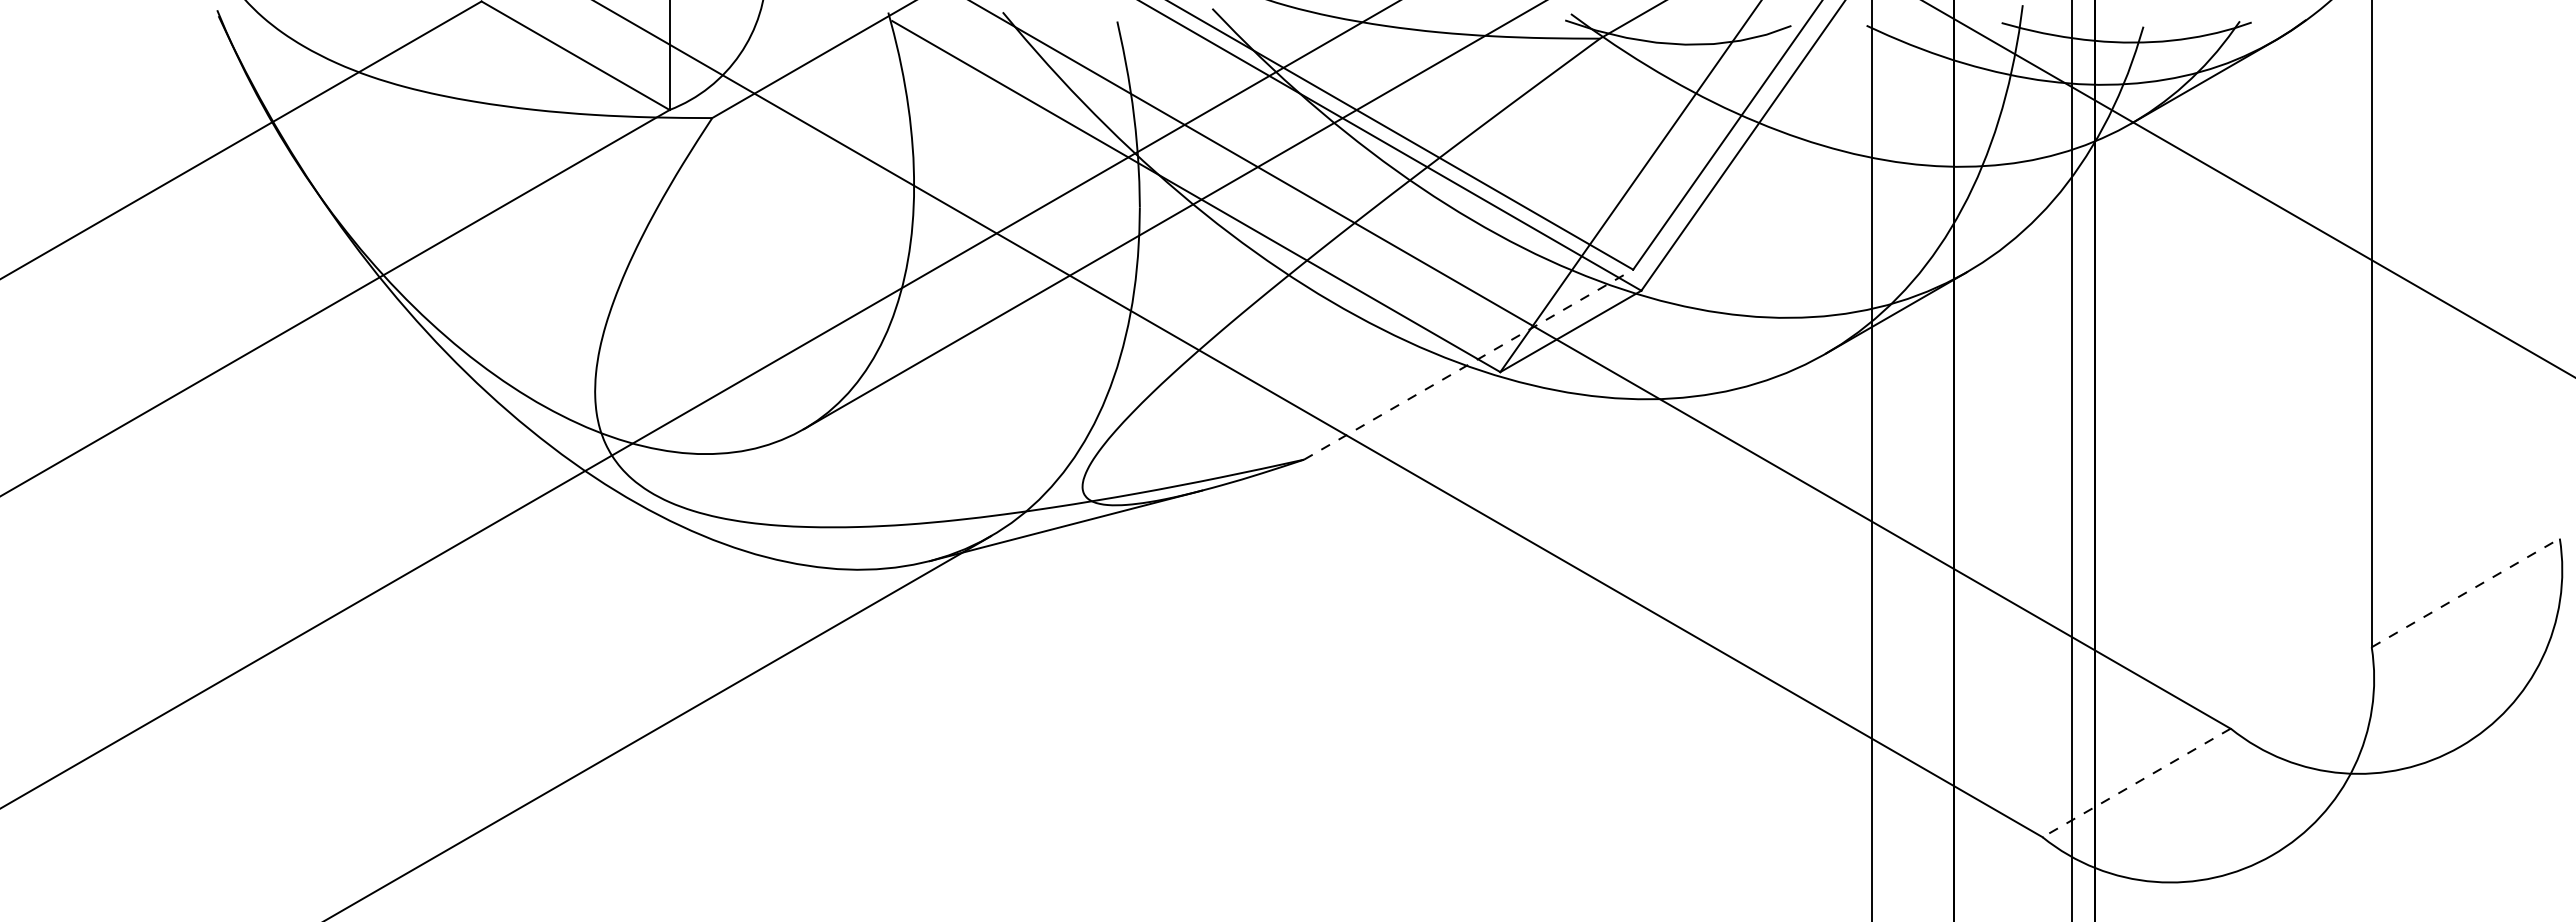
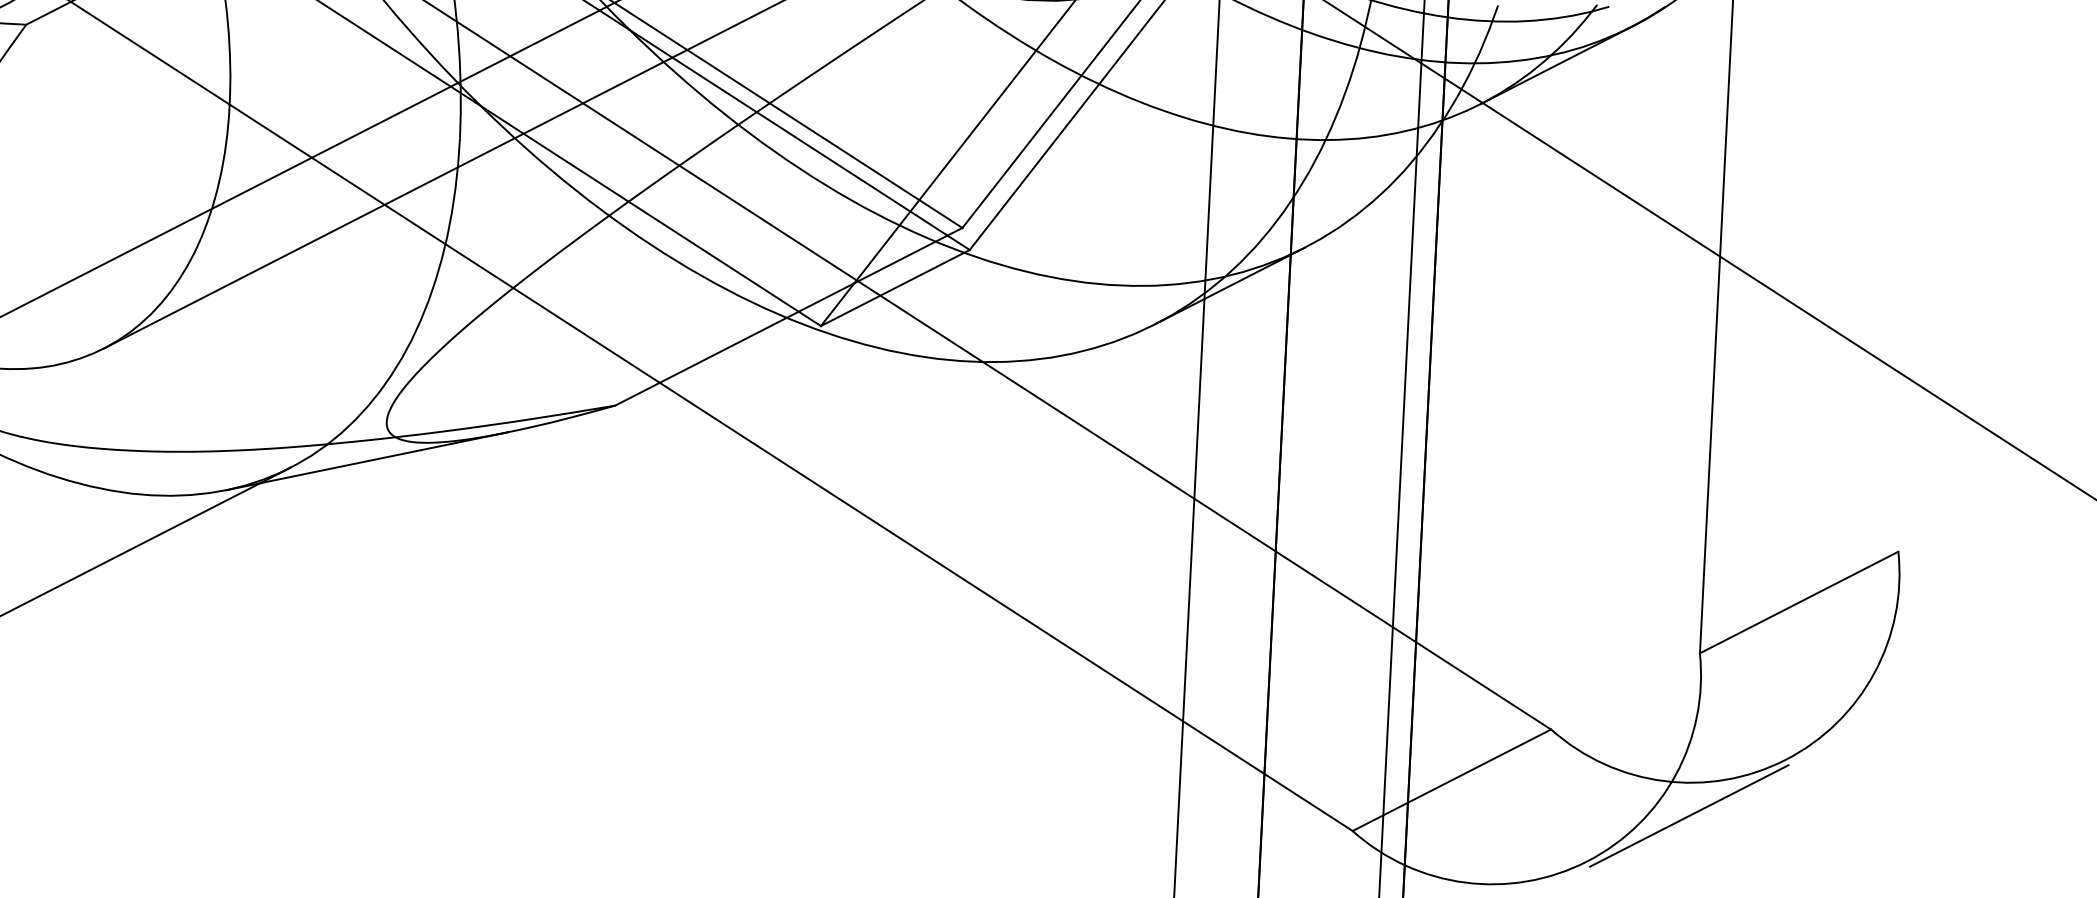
line: (1469, 364) -> (789, 316), dashed -> solid
line: (2465, 592) -> (1798, 602), dashed -> solid
line: (2136, 782) -> (1451, 779), dashed -> solid
line: (2369, 805) -> (1689, 815), added

